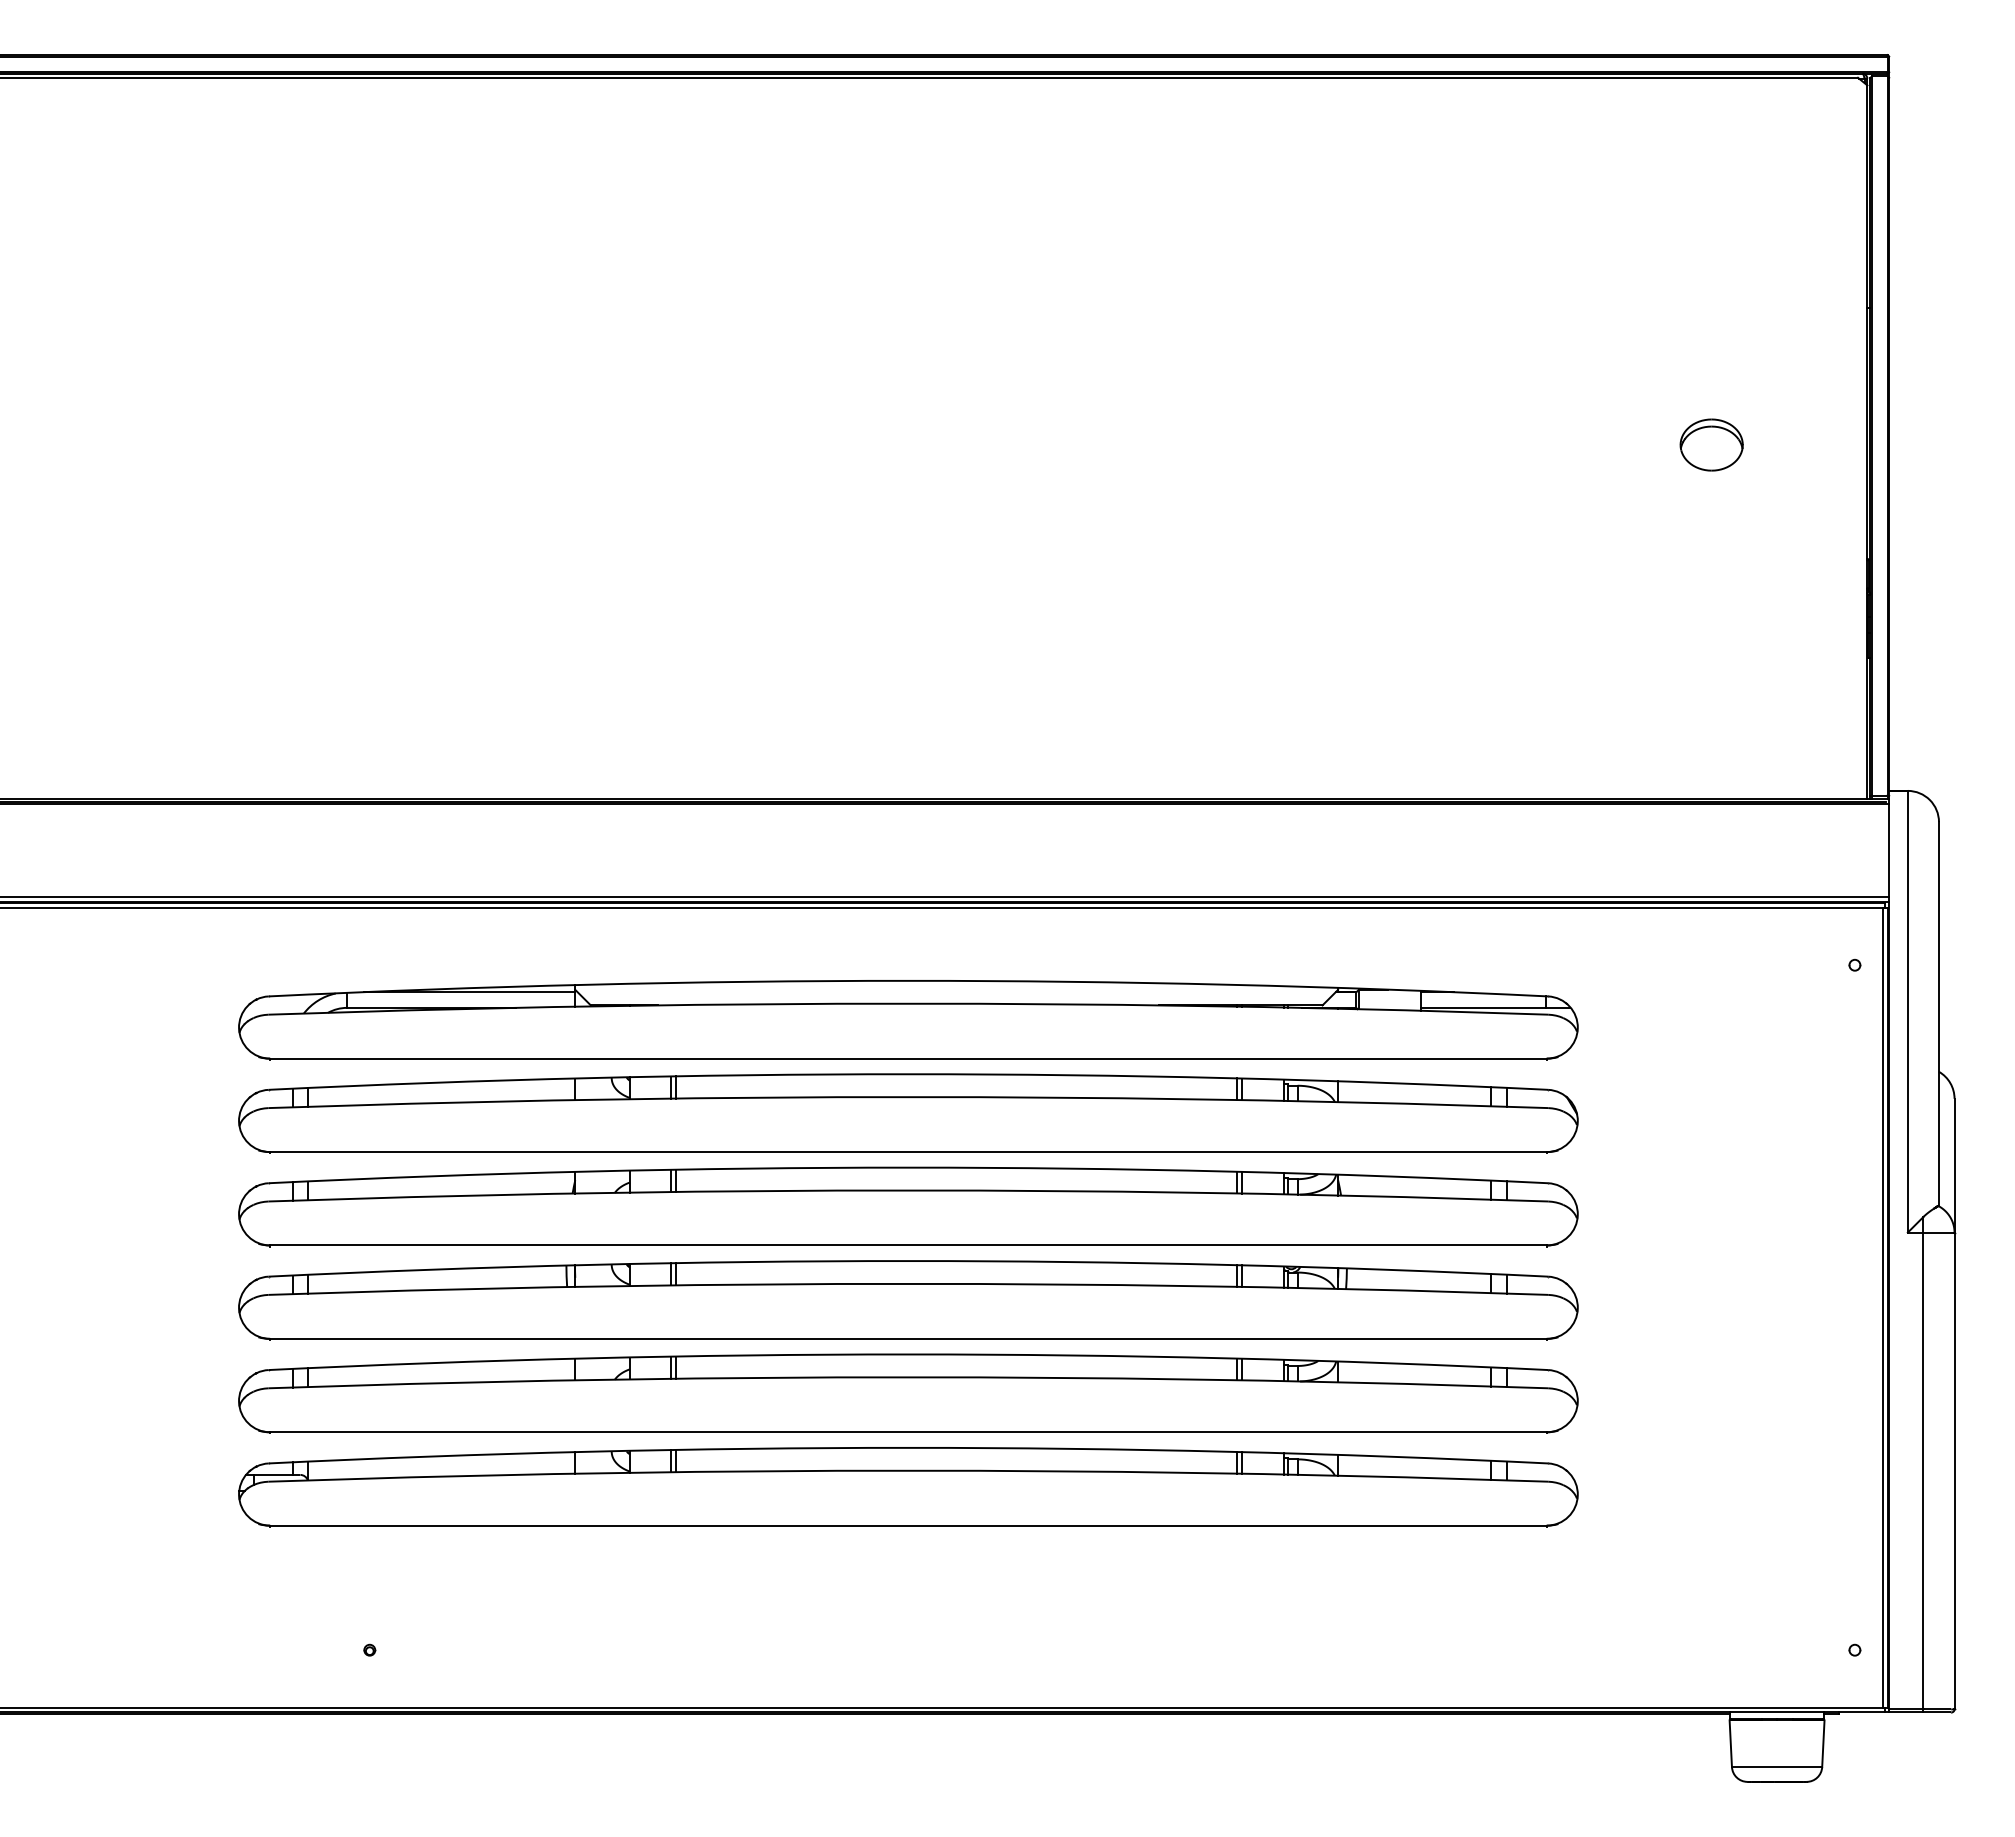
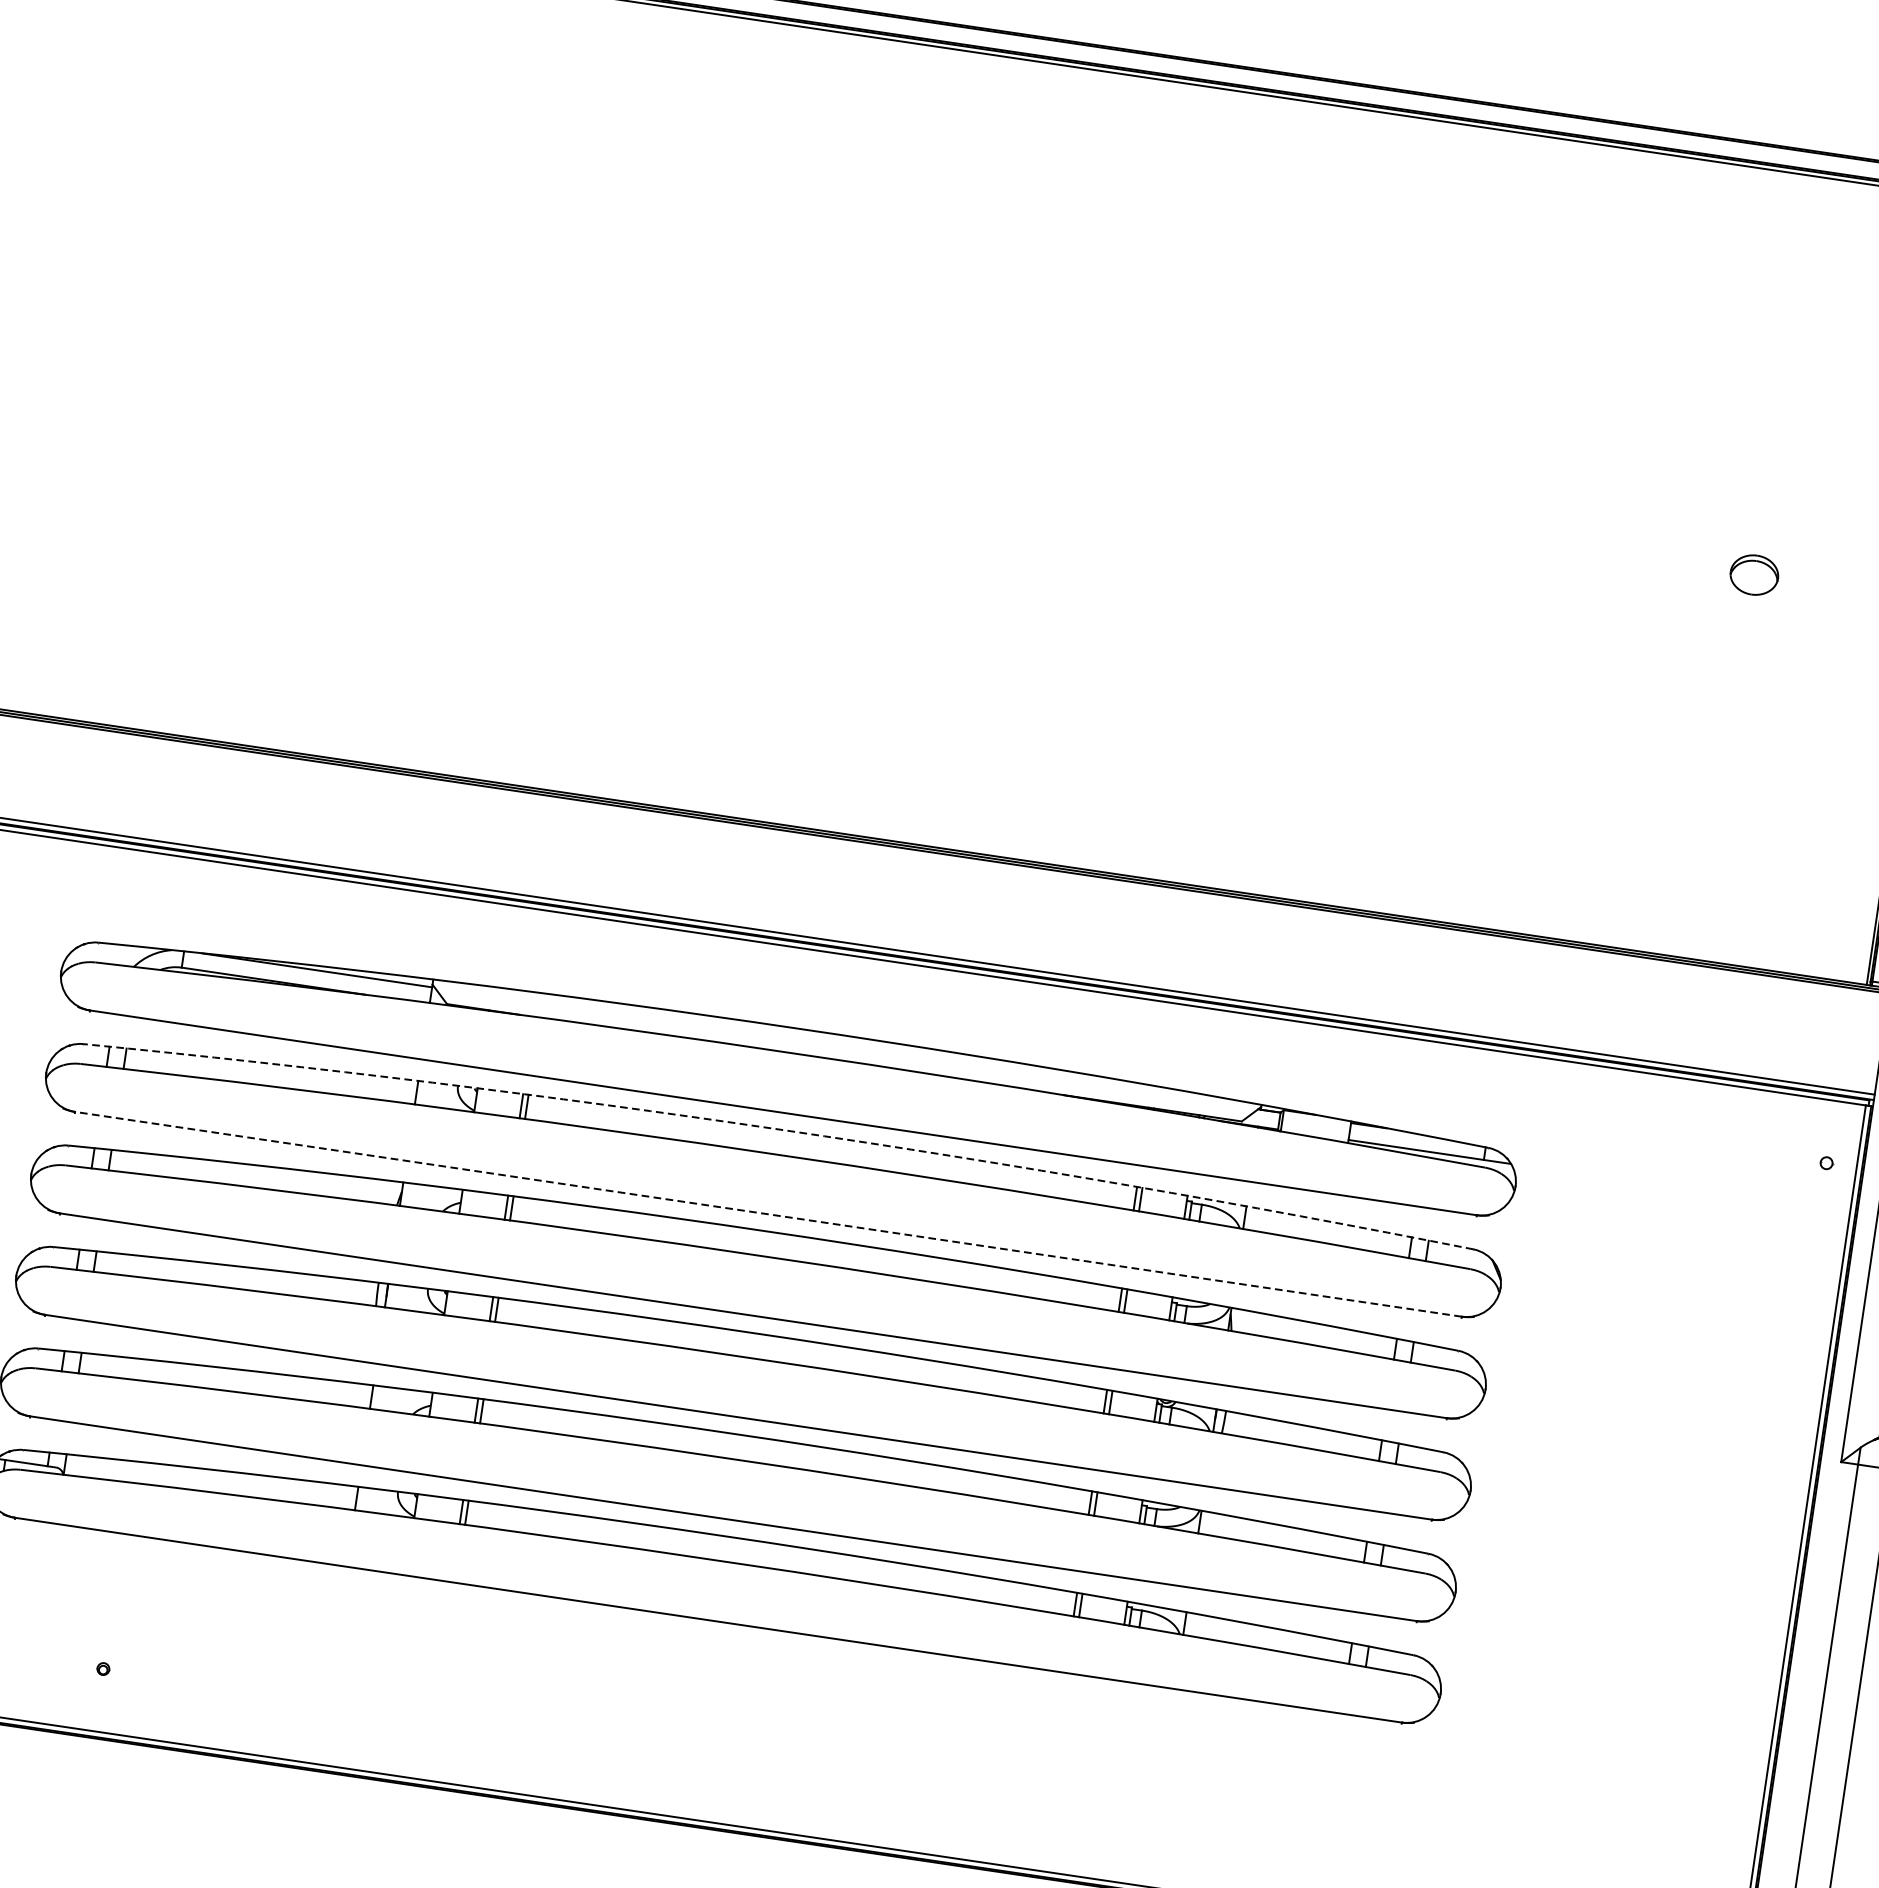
part: (1711, 444) -> (1754, 574), size x0.7
arc: (908, 1074) -> (780, 1130), solid -> dashed
line: (907, 1152) -> (767, 1214), solid -> dashed

